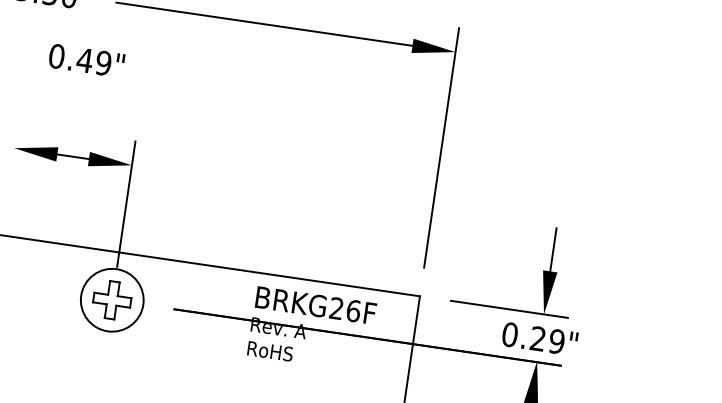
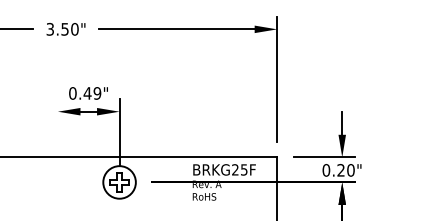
text: (86, 60) -> (88, 93), moved
text: (352, 310) -> (243, 169), BRKG26F -> BRKG25F
text: (556, 341) -> (350, 170), 0.29" -> 0.20"

